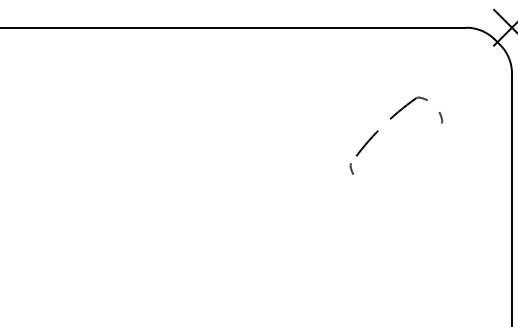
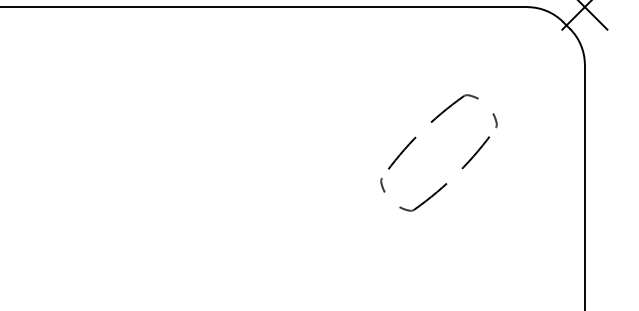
part: (401, 167) -> (445, 183), added

